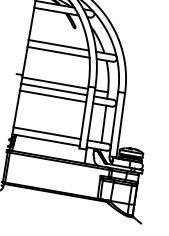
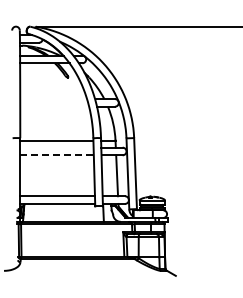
line: (57, 45) -> (52, 99), removed
line: (58, 52) -> (54, 106), removed
line: (53, 89) -> (56, 147), removed
line: (52, 96) -> (56, 155), solid -> dashed

